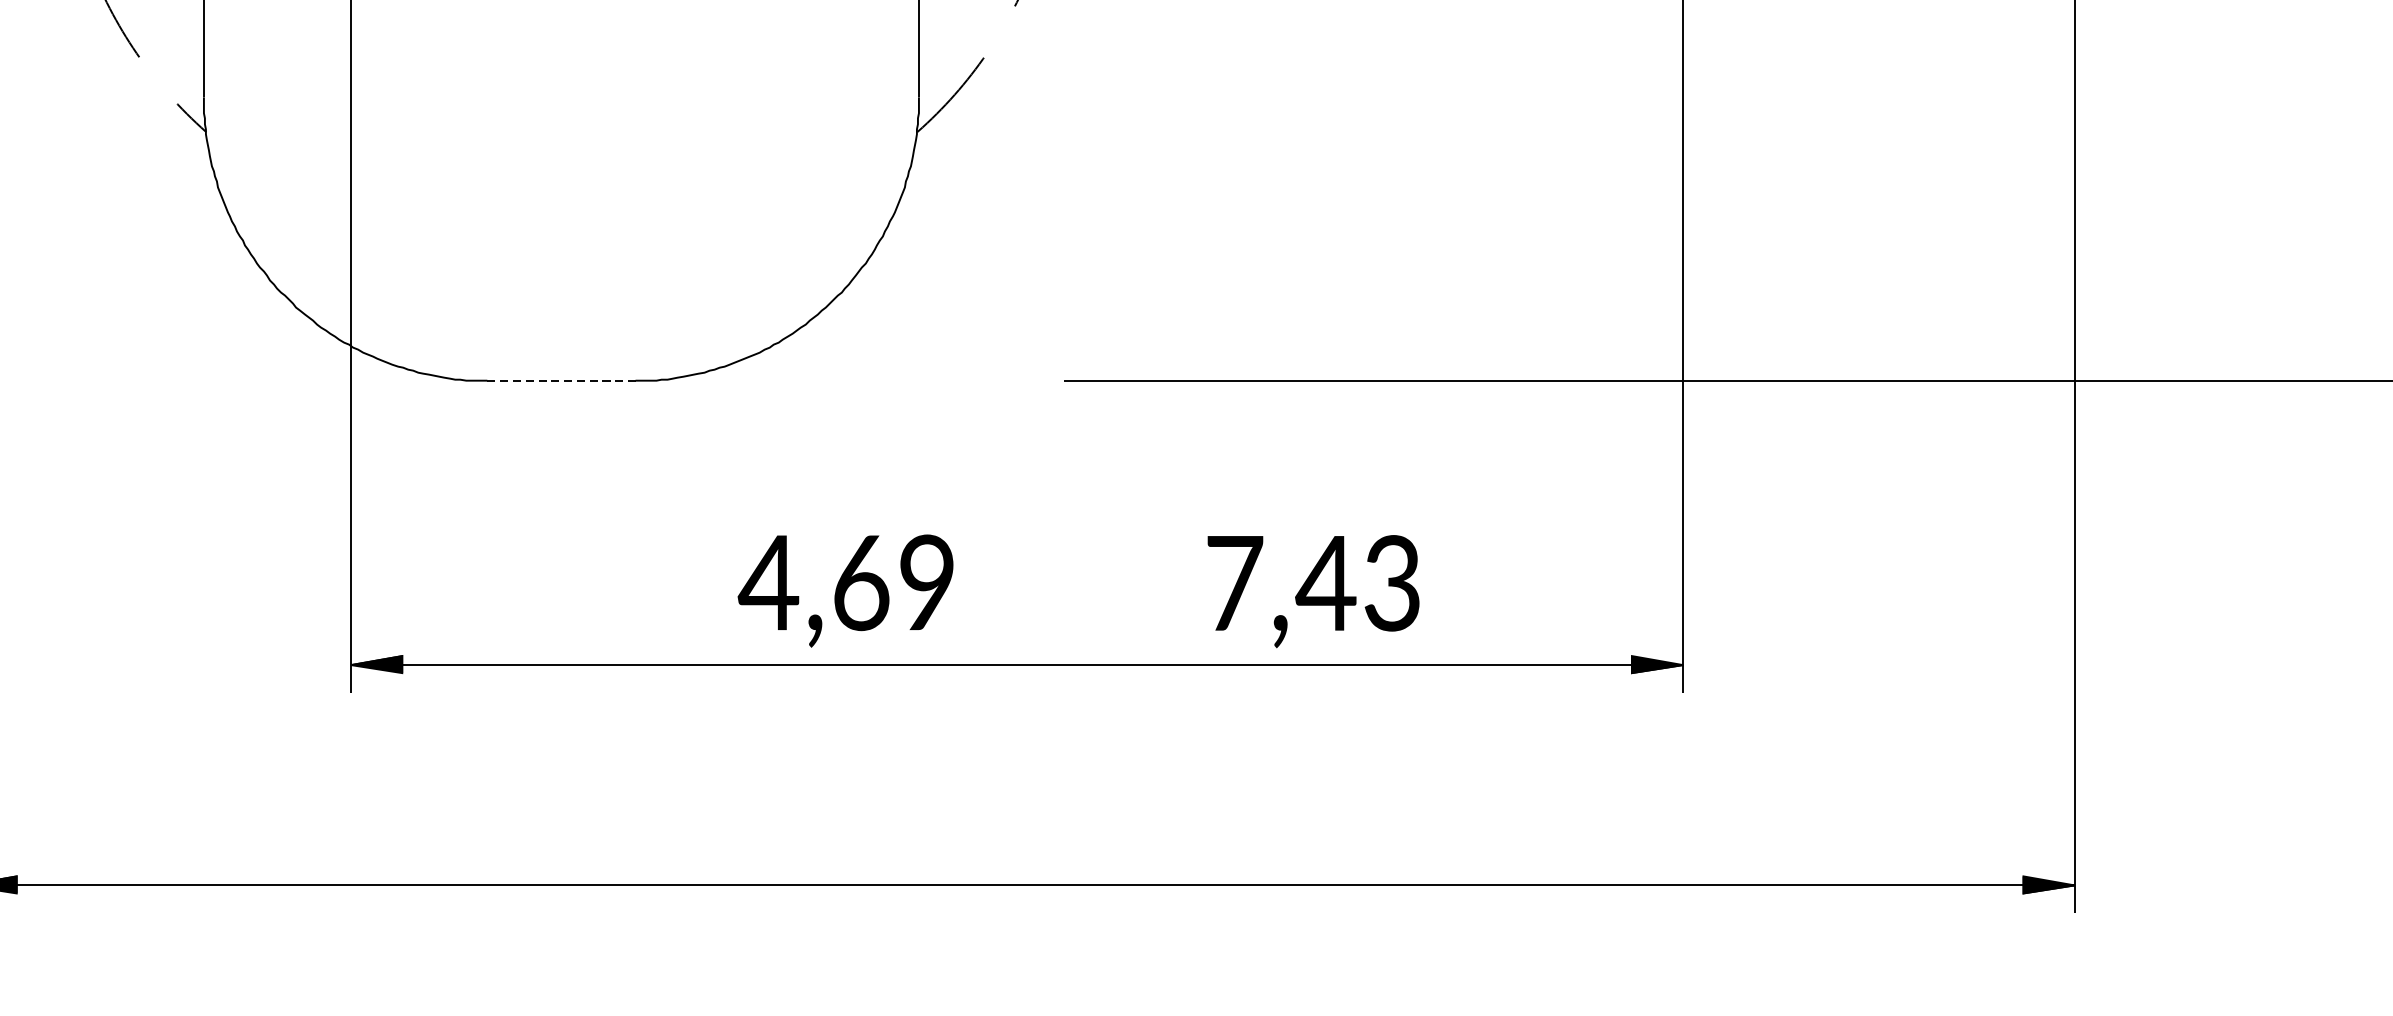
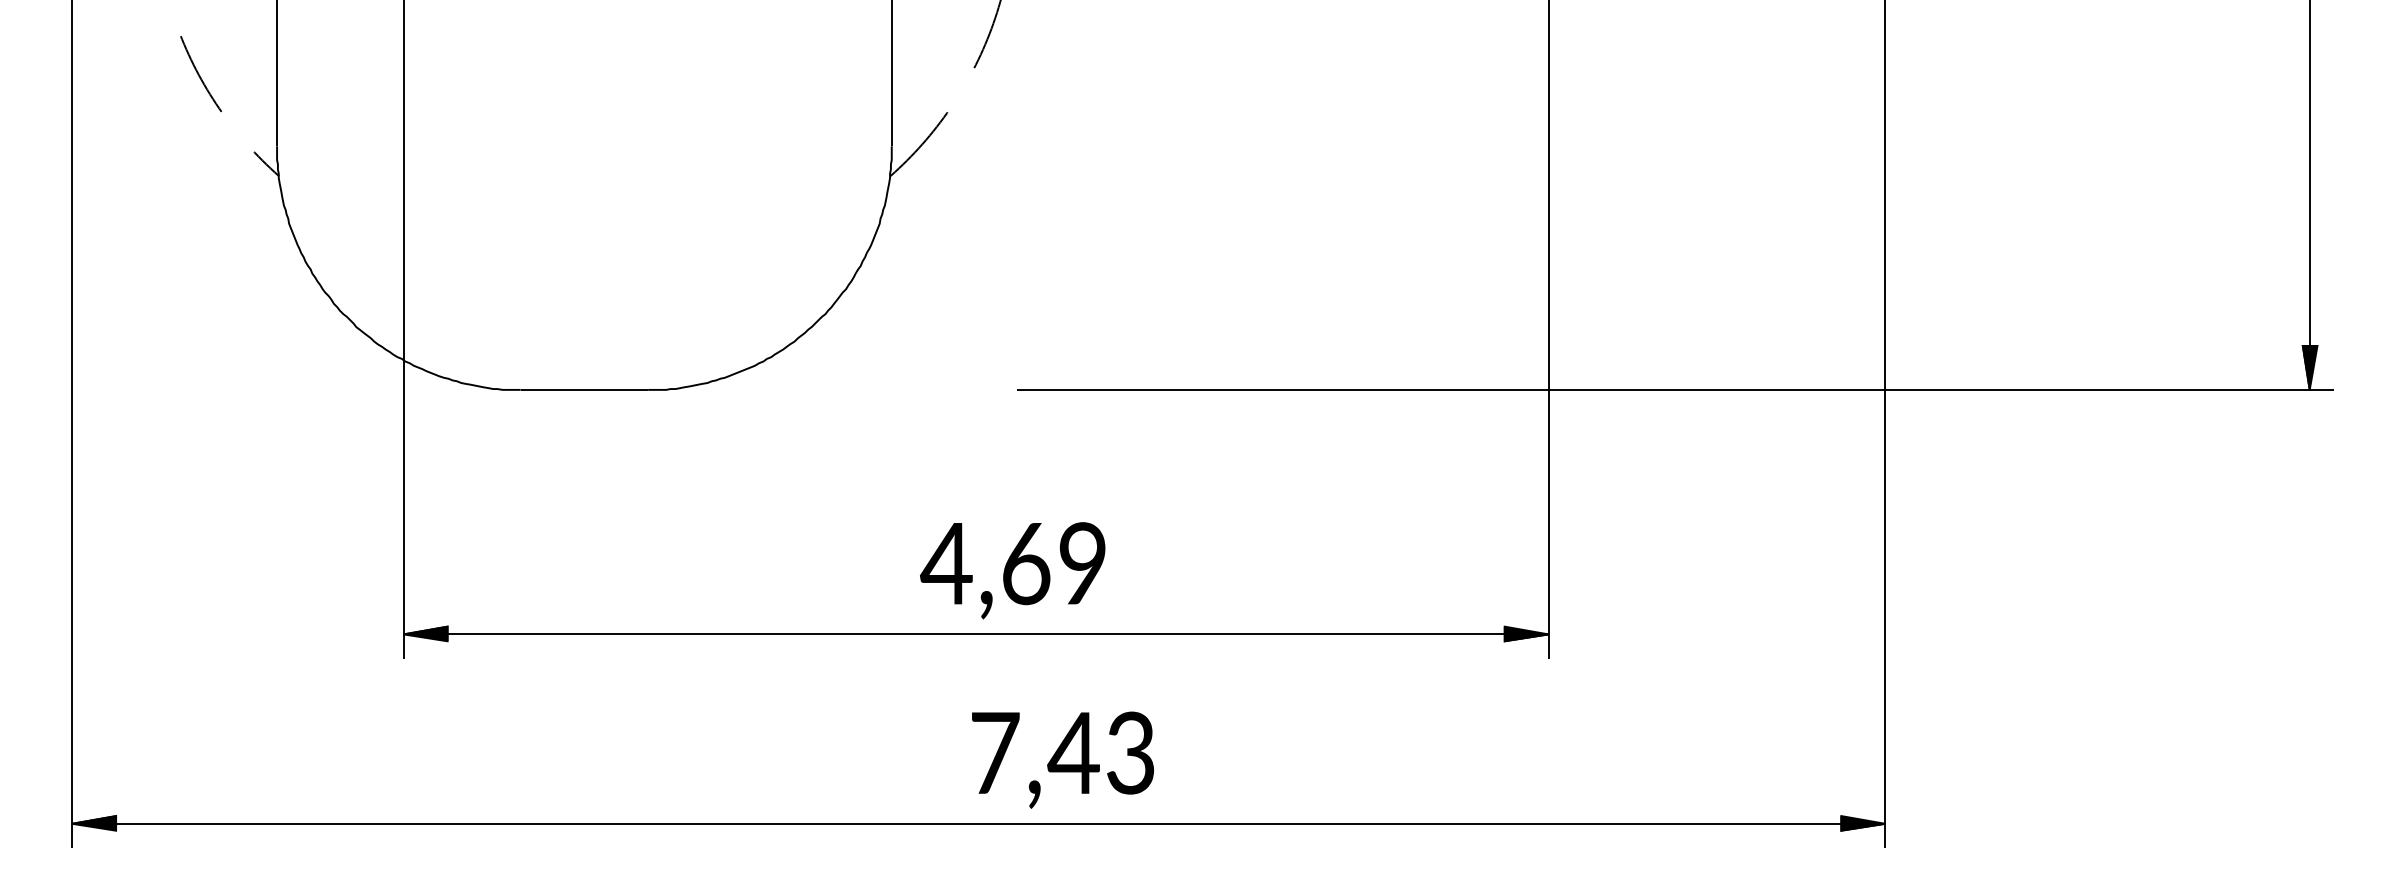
line: (561, 380) -> (584, 389), dashed -> solid
text: (845, 590) -> (1012, 570), moved
text: (1312, 590) -> (1062, 759), moved

